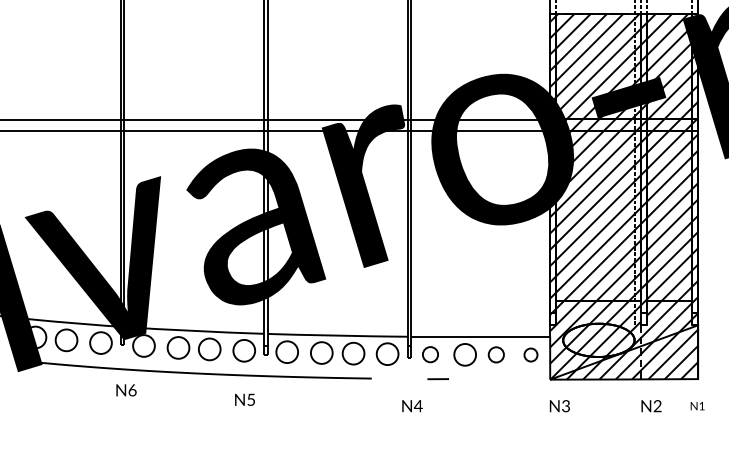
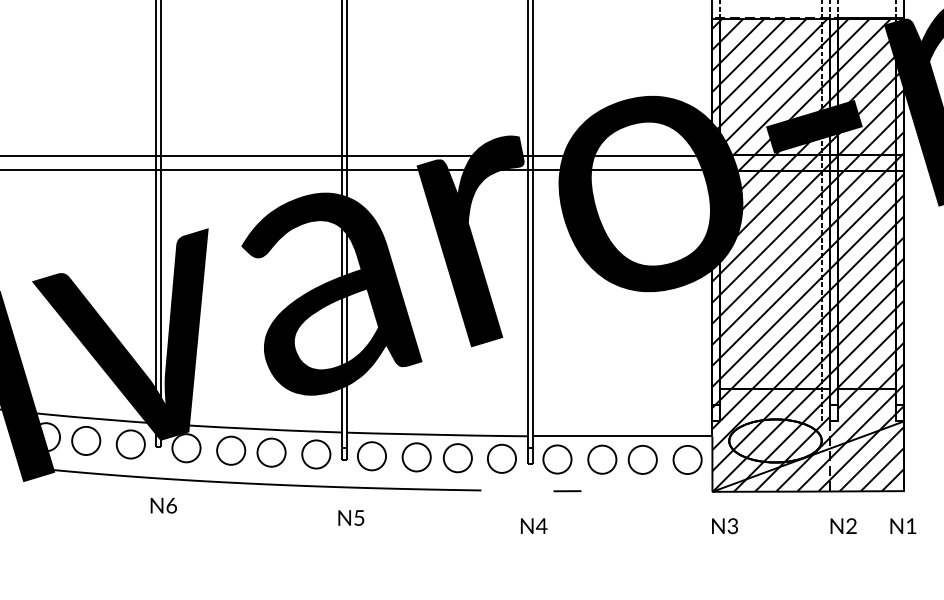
part: (430, 354) -> (557, 459), size x1.43
part: (496, 354) -> (642, 459), size x1.43
part: (530, 354) -> (687, 459), size x1.67
part: (245, 399) -> (351, 517), moved
part: (697, 405) -> (903, 525), size x1.43

